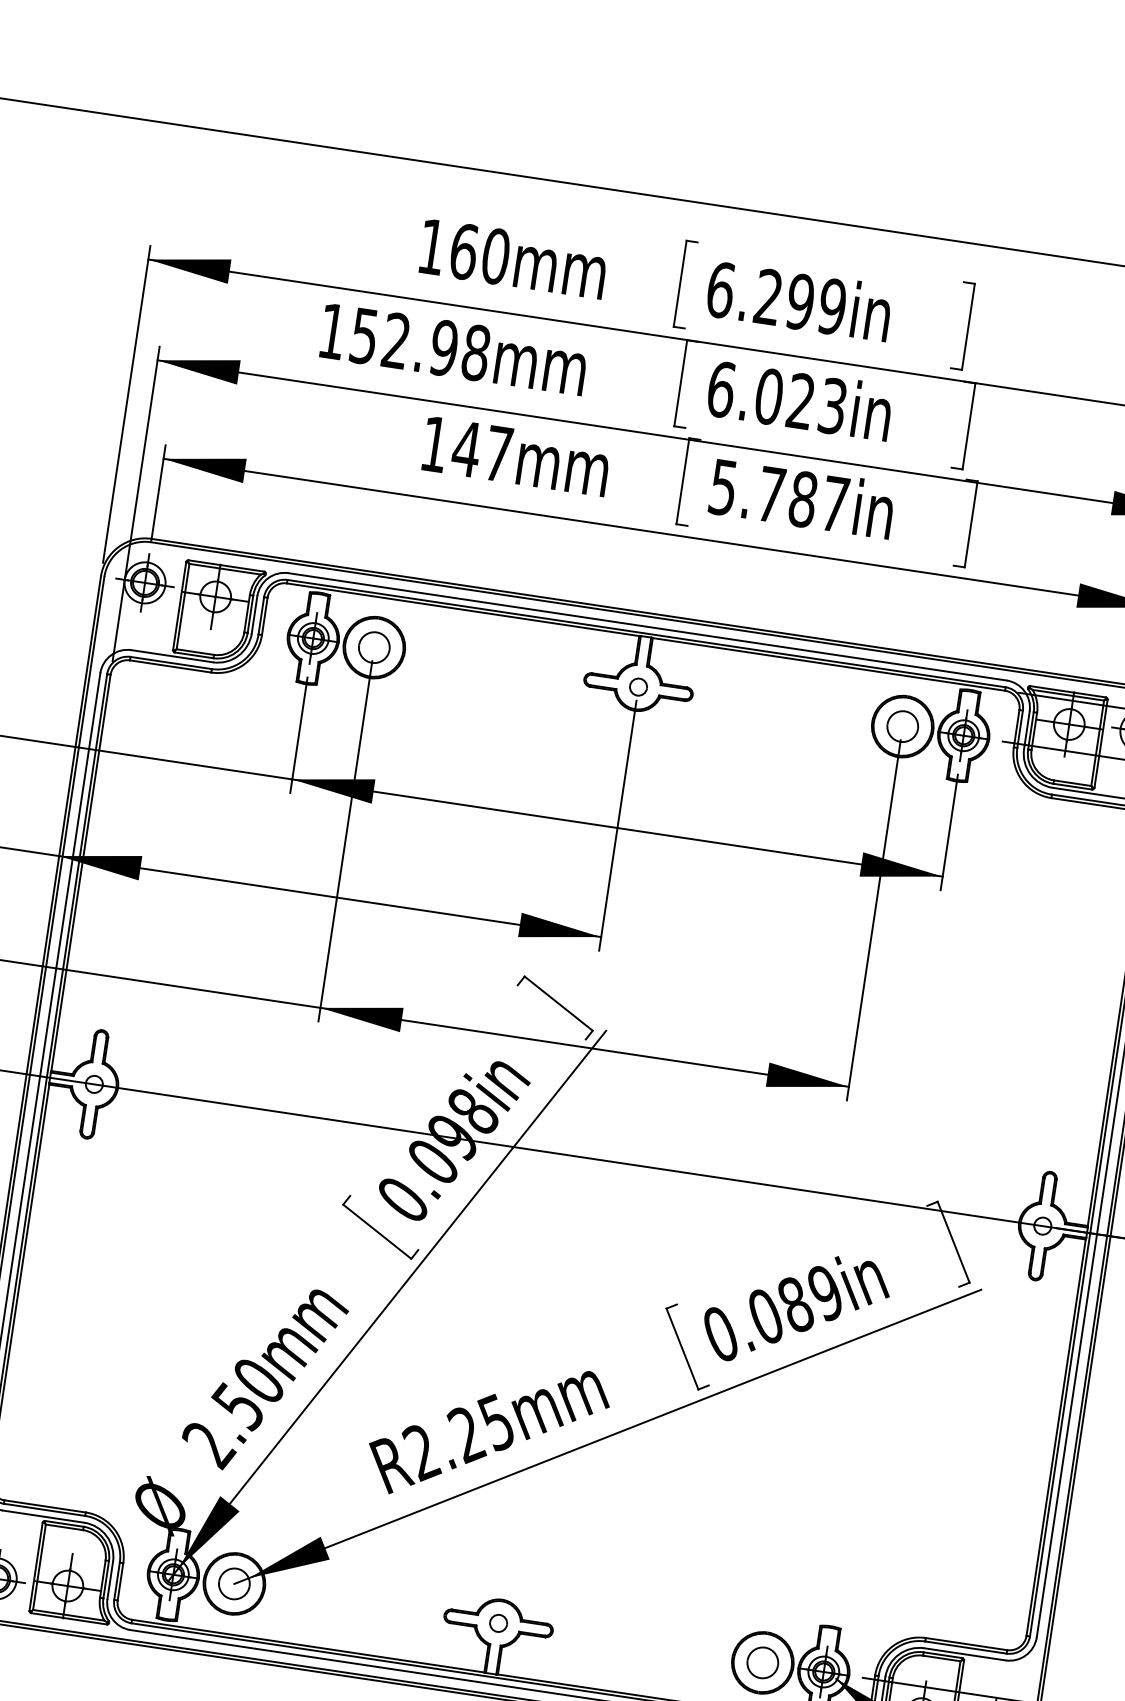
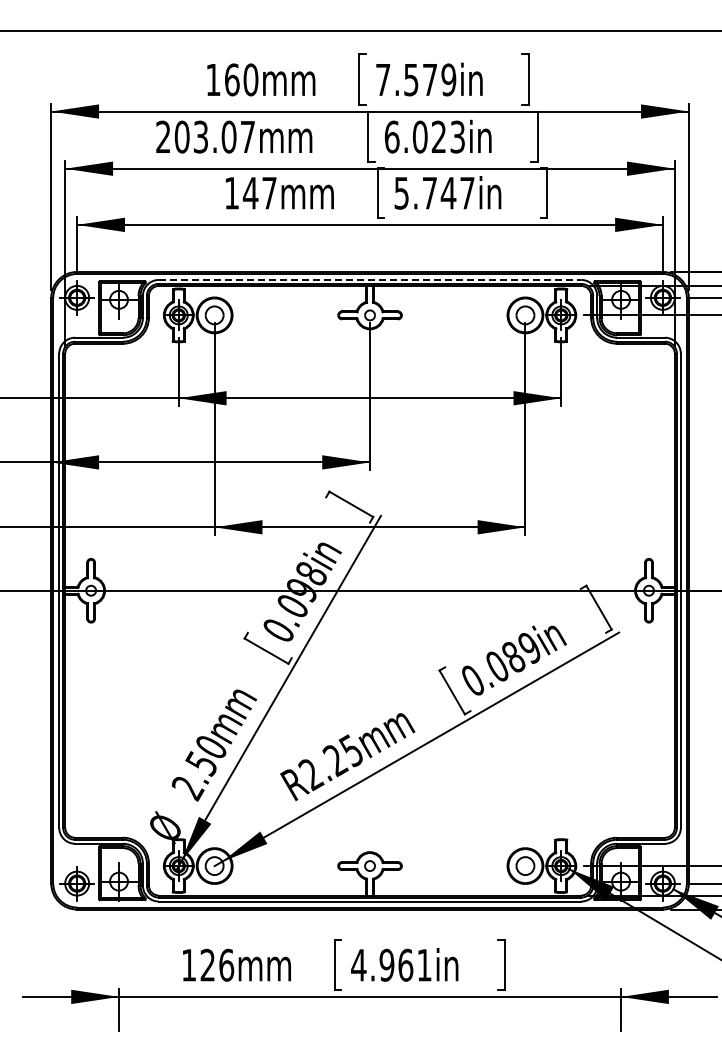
text: (760, 295) -> (406, 79), 6.299in -> 7.579in
text: (404, 341) -> (205, 136), 152.98mm -> 203.07mm
text: (803, 498) -> (448, 192), 5.787in -> 5.747in
line: (648, 626) -> (370, 279), solid -> dashed

